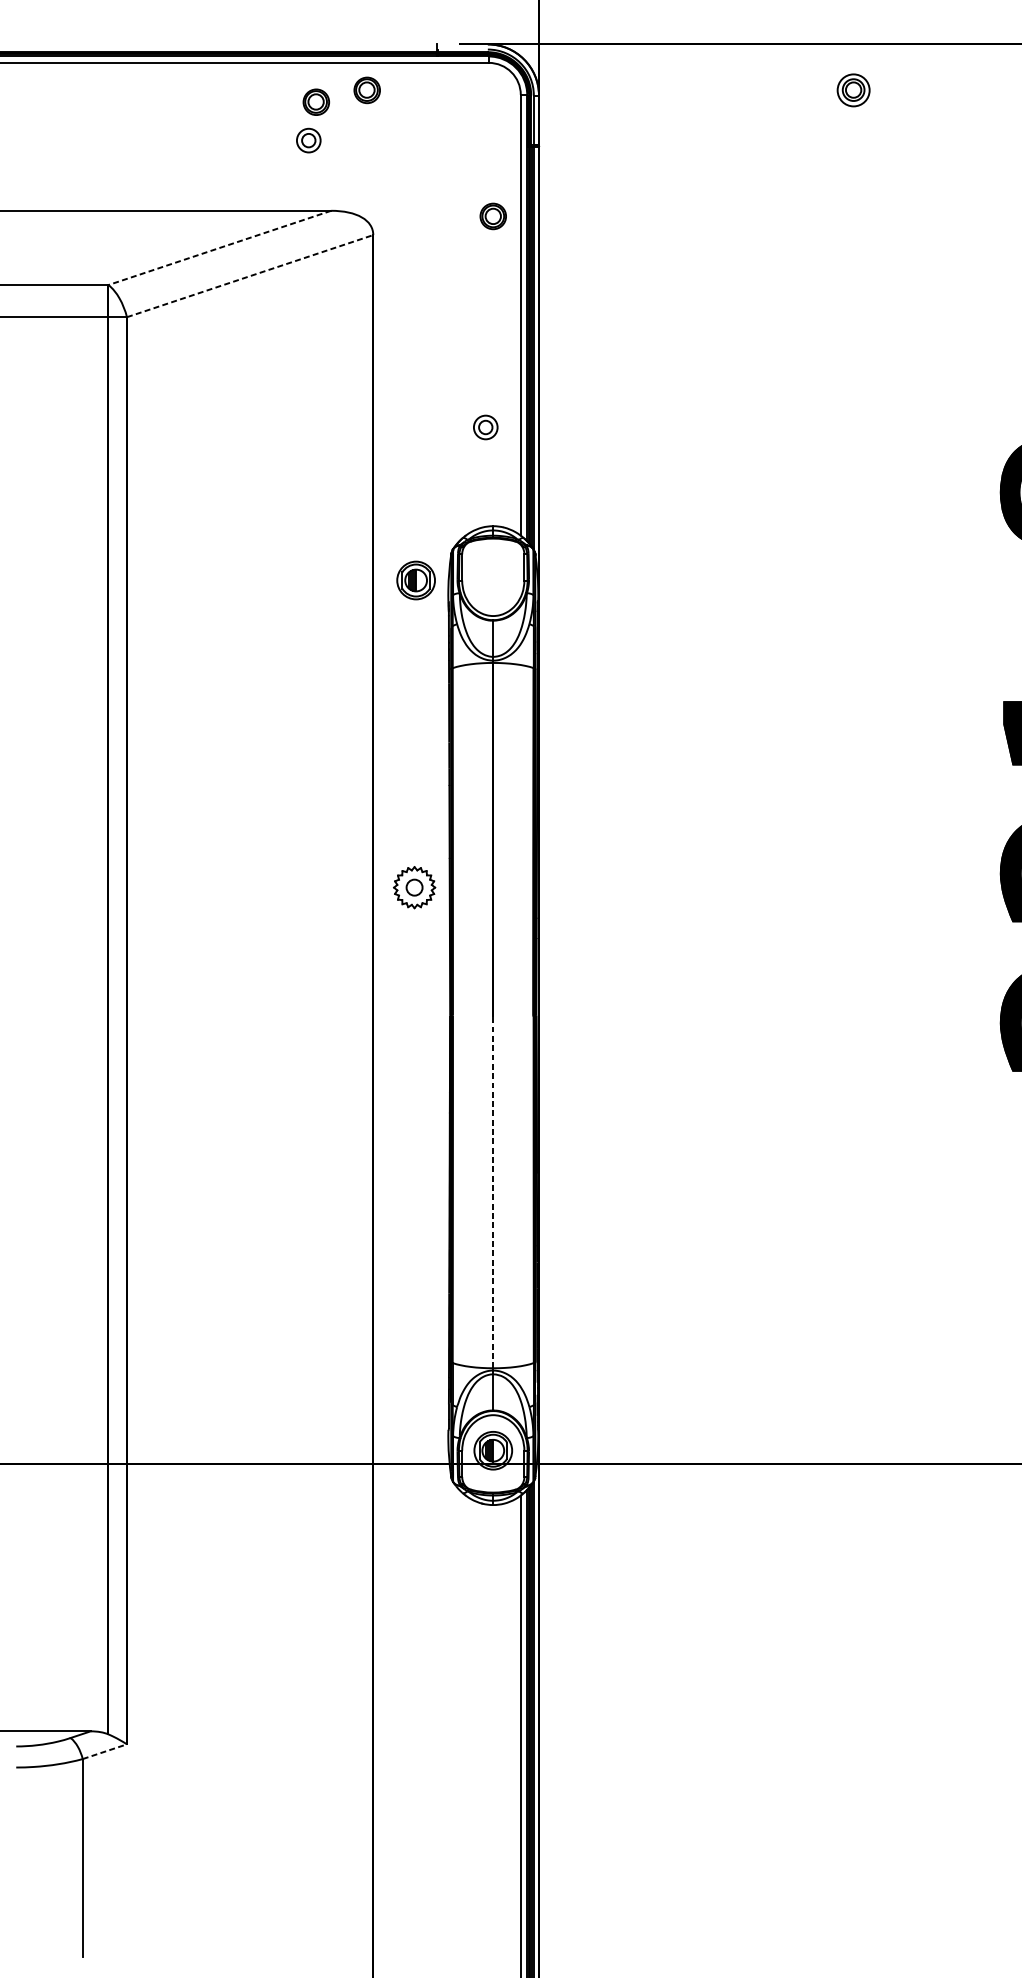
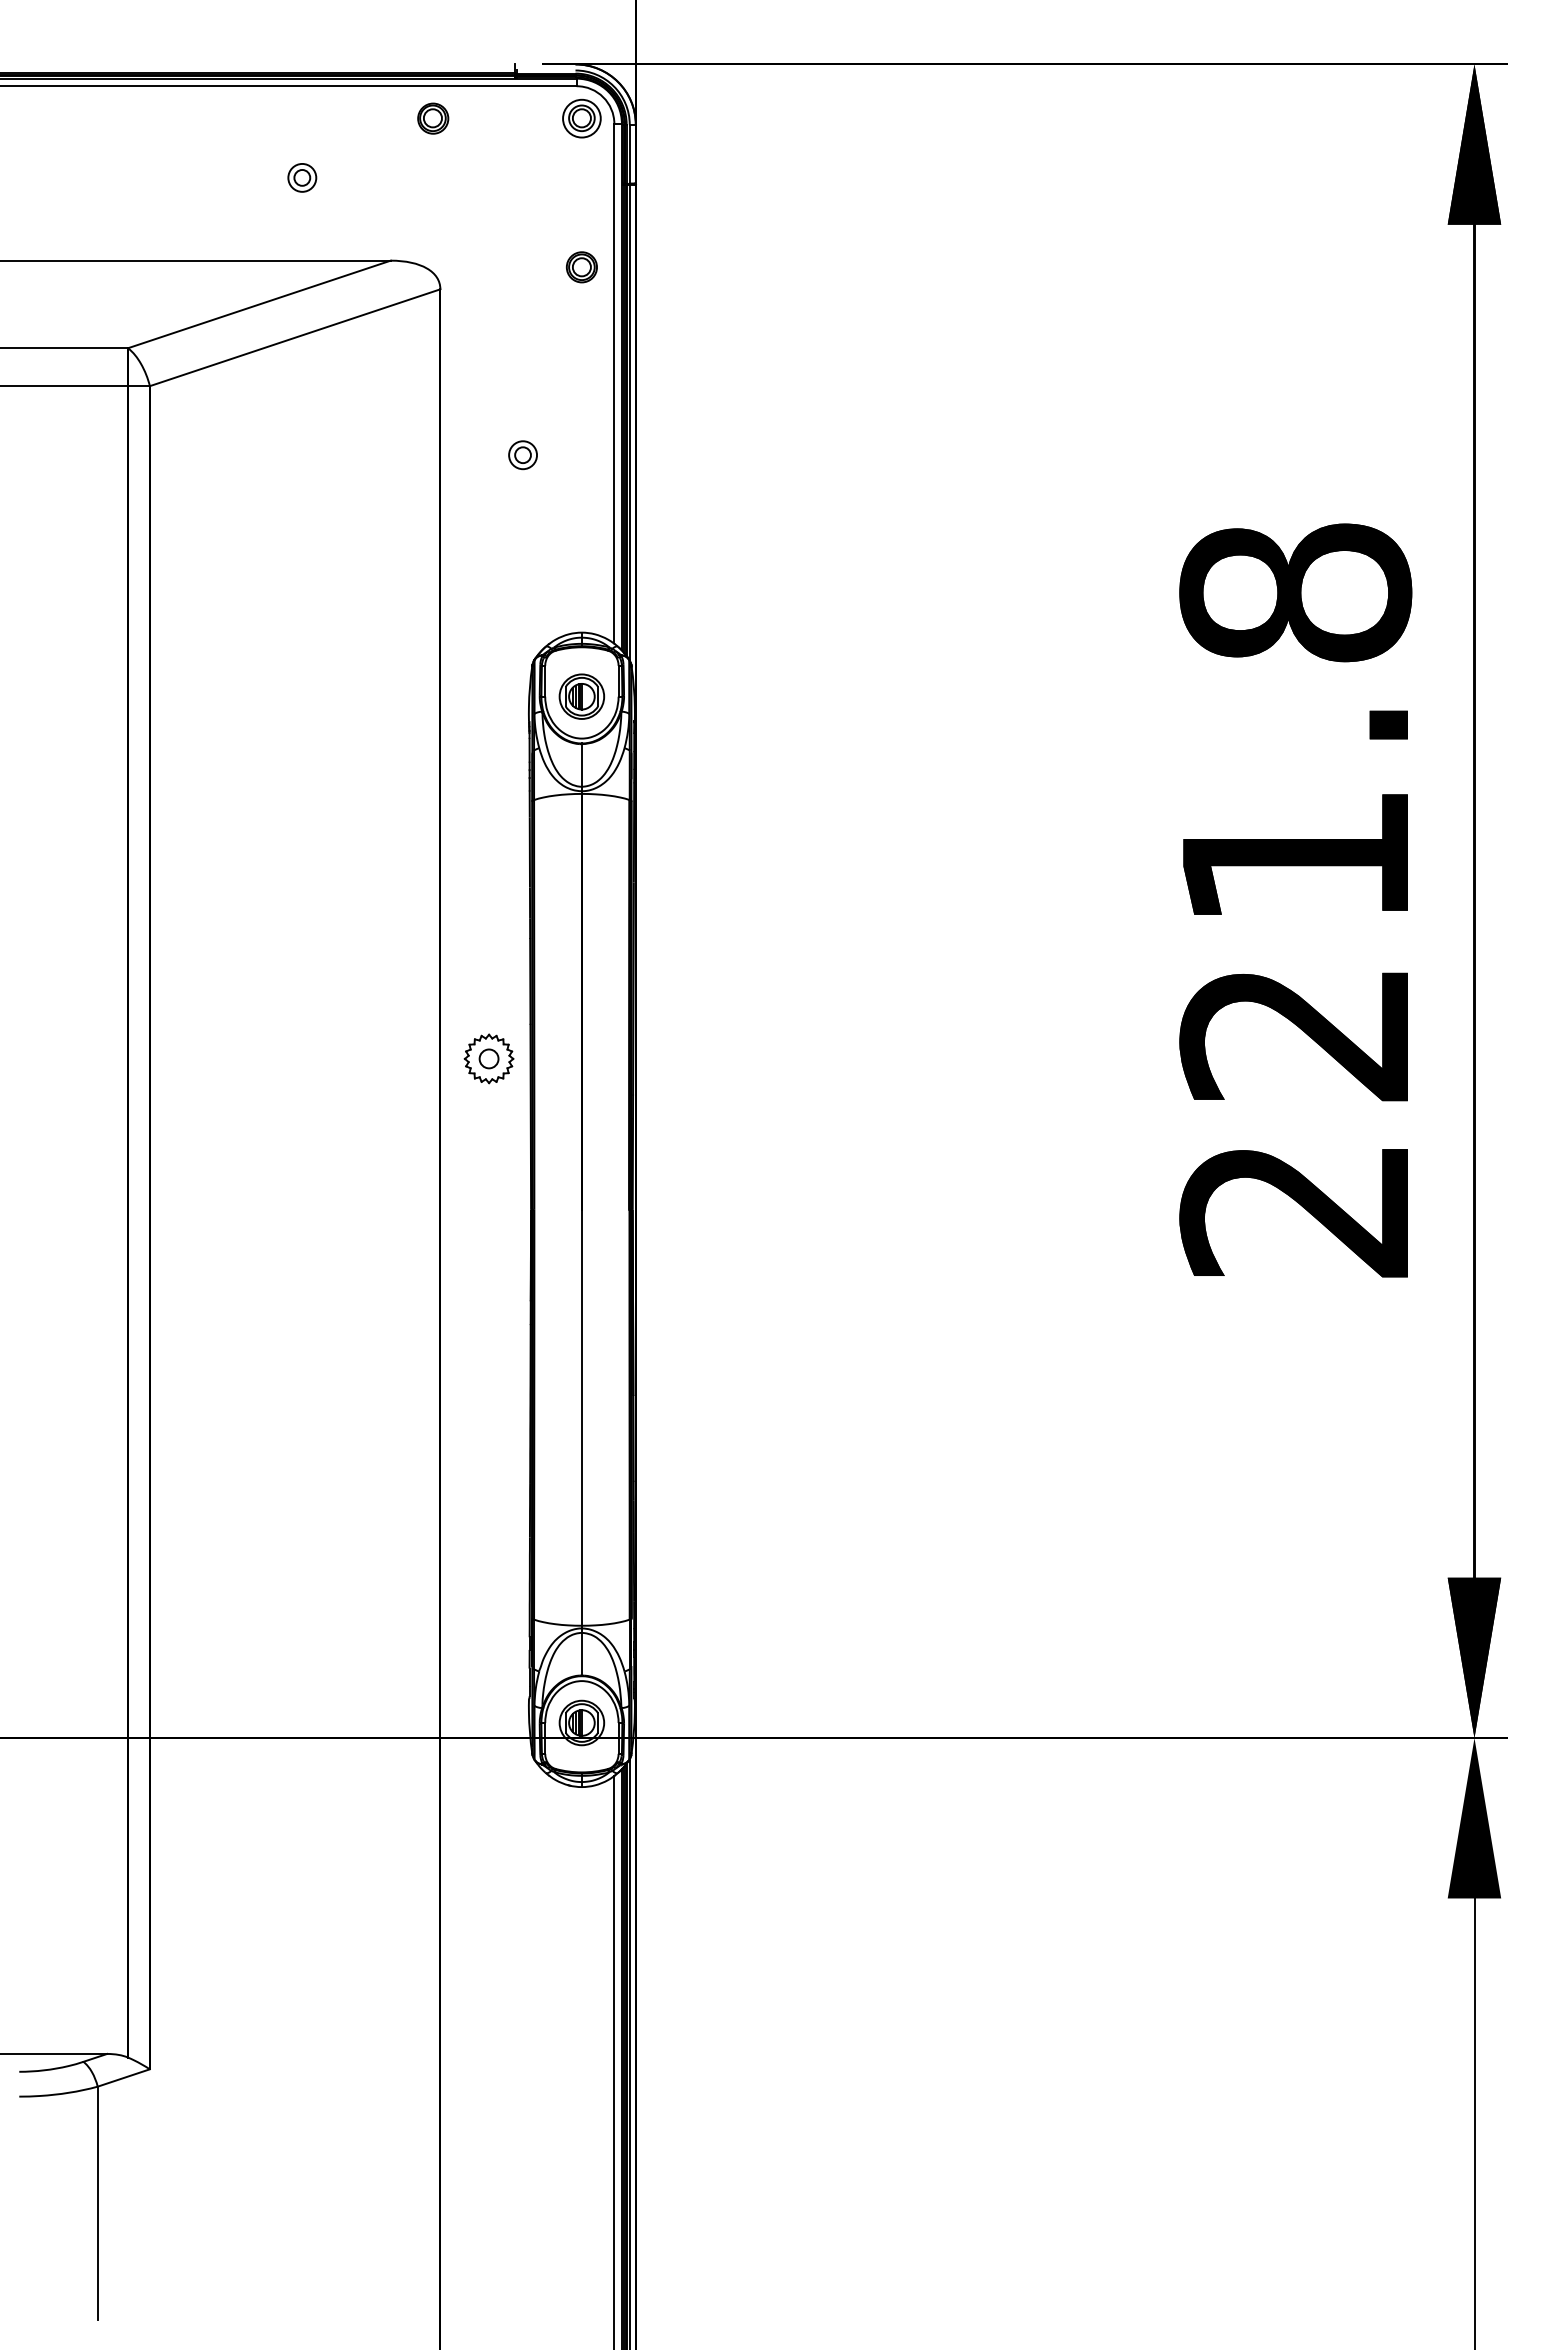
part: (853, 90) -> (581, 118), moved
part: (316, 102) -> (373, 132), removed
part: (308, 140) -> (302, 177), moved
line: (219, 247) -> (258, 304), dashed -> solid
line: (250, 275) -> (295, 337), dashed -> solid
part: (485, 427) -> (522, 455), moved
part: (415, 580) -> (581, 696), moved
line: (492, 1191) -> (581, 1417), dashed -> solid
line: (105, 1751) -> (124, 2077), dashed -> solid

